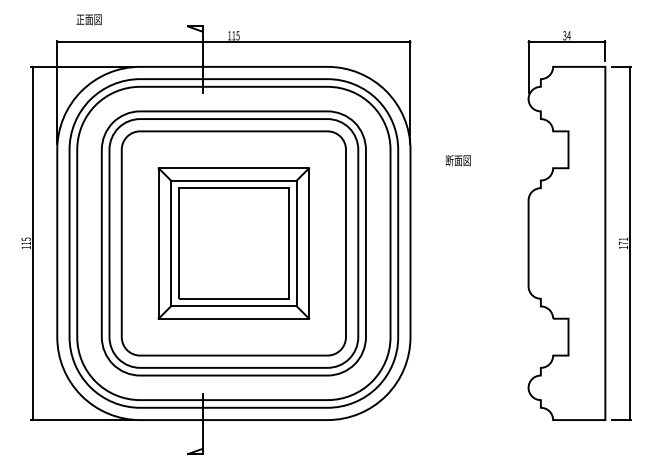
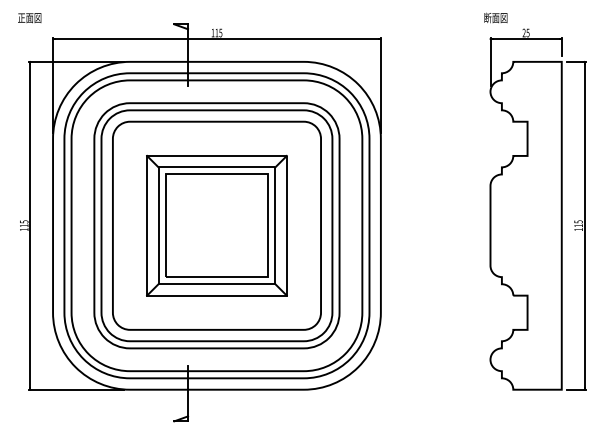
text: (88, 19) -> (29, 17), moved
text: (566, 35) -> (525, 32), 34 -> 25
text: (458, 160) -> (495, 17), moved
text: (623, 241) -> (578, 223), 171 -> 115

